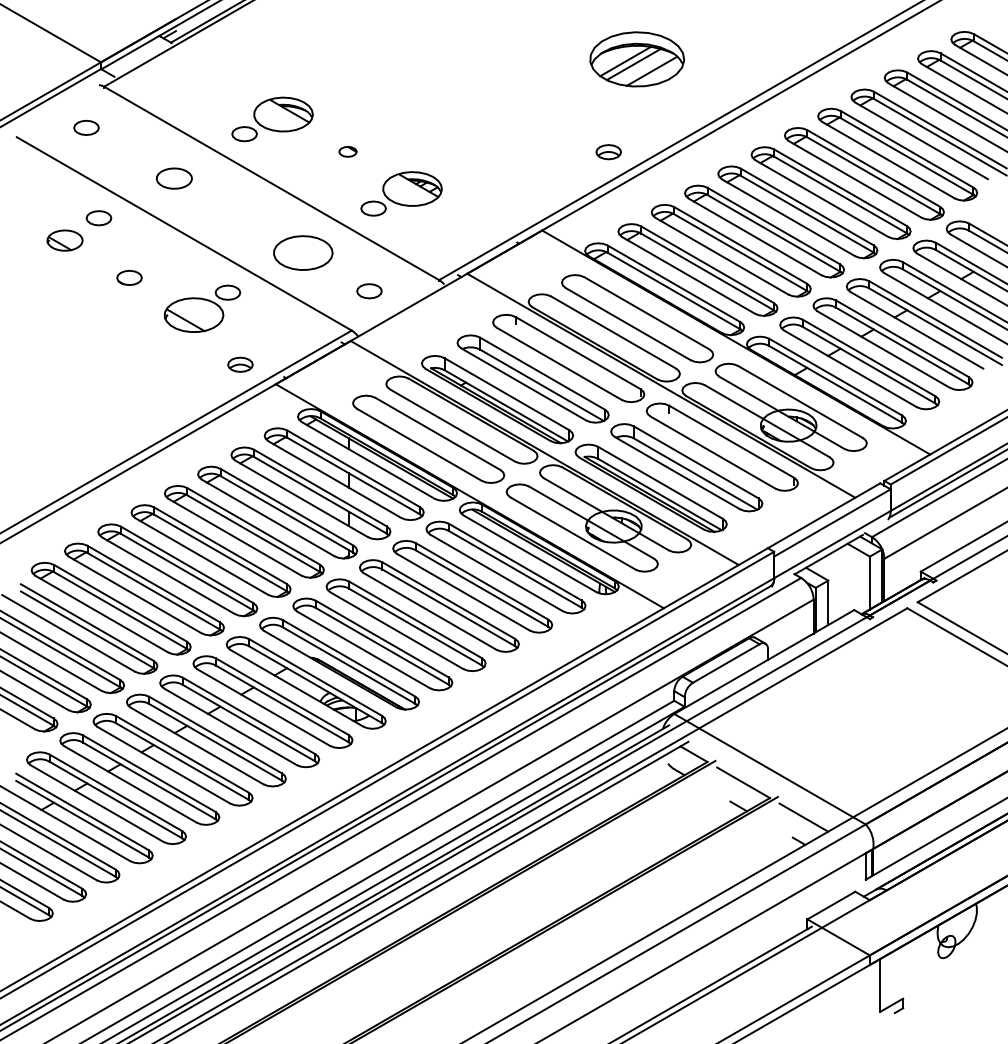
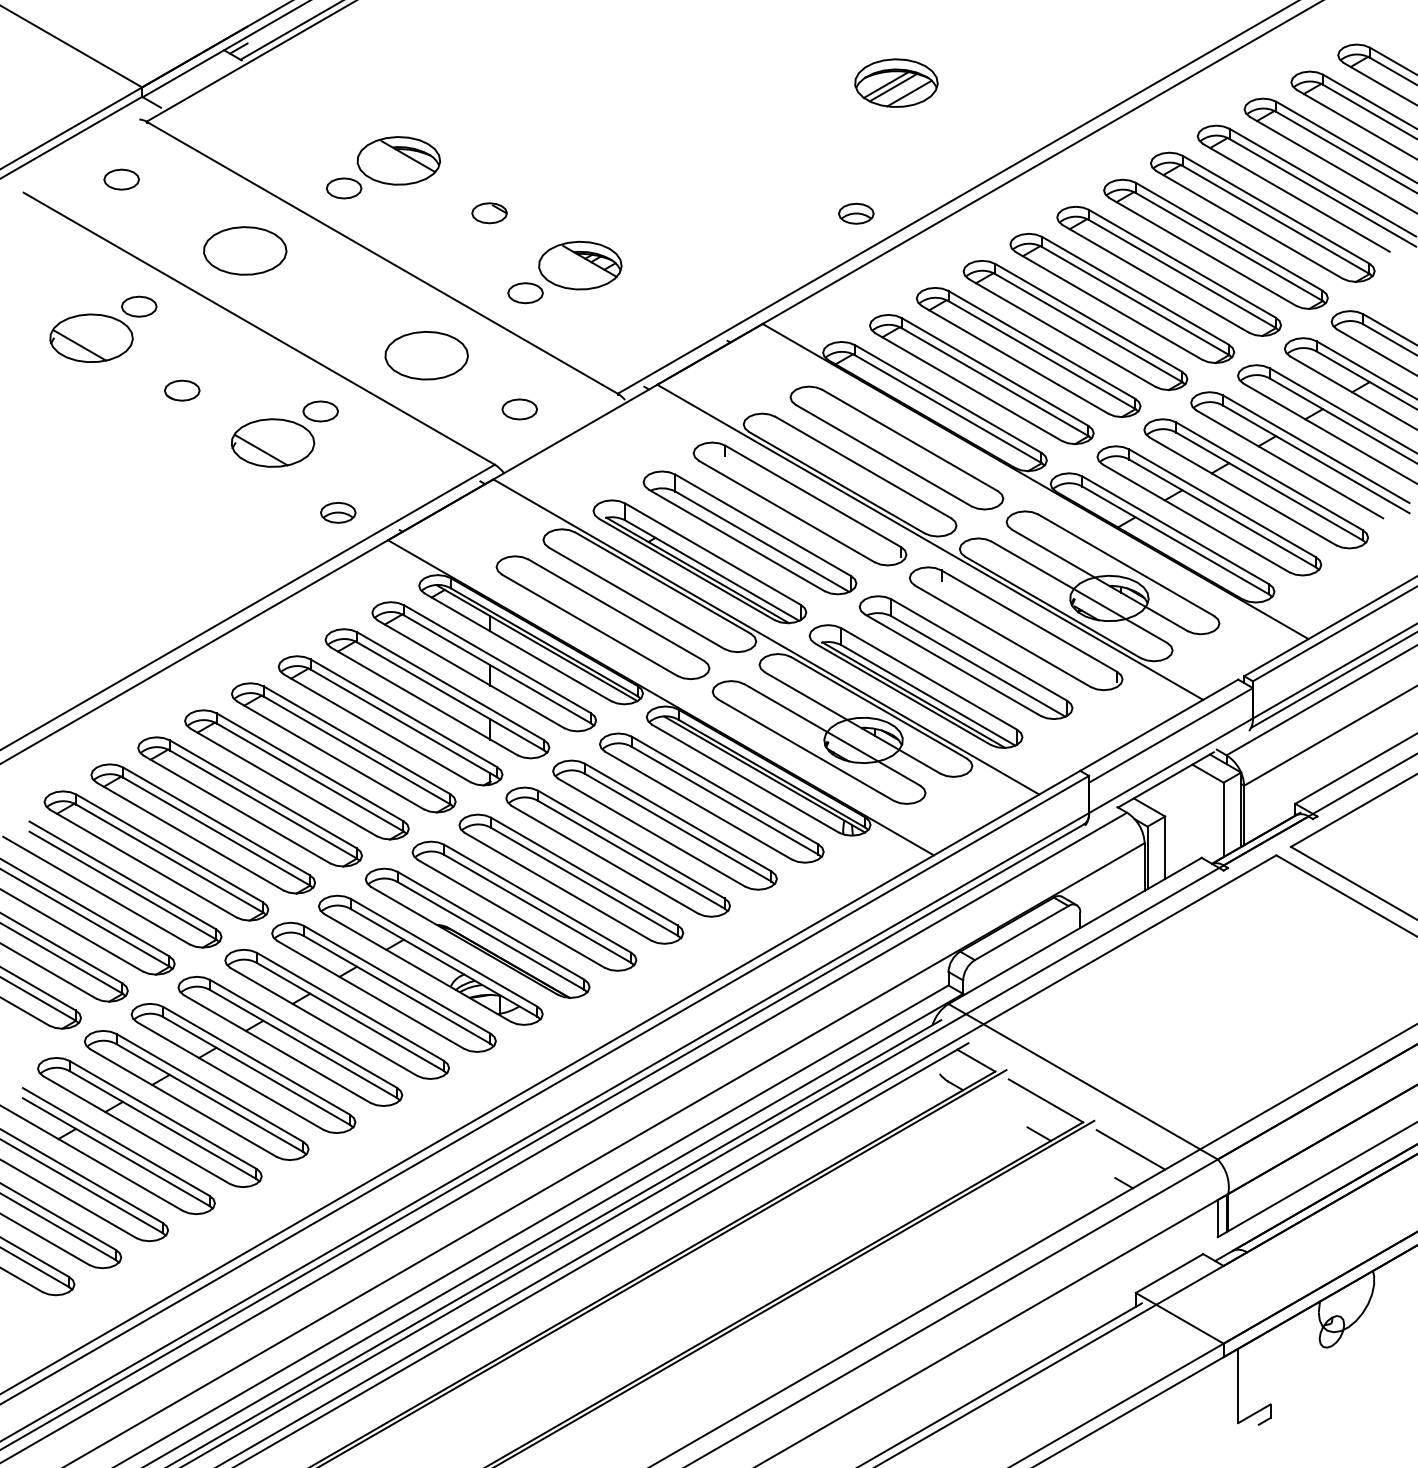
part: (637, 58) -> (896, 82), size x0.62
part: (347, 151) -> (489, 213), size x1.43
part: (174, 178) -> (245, 250), size x1.67
part: (65, 240) -> (91, 337), size x1.67

